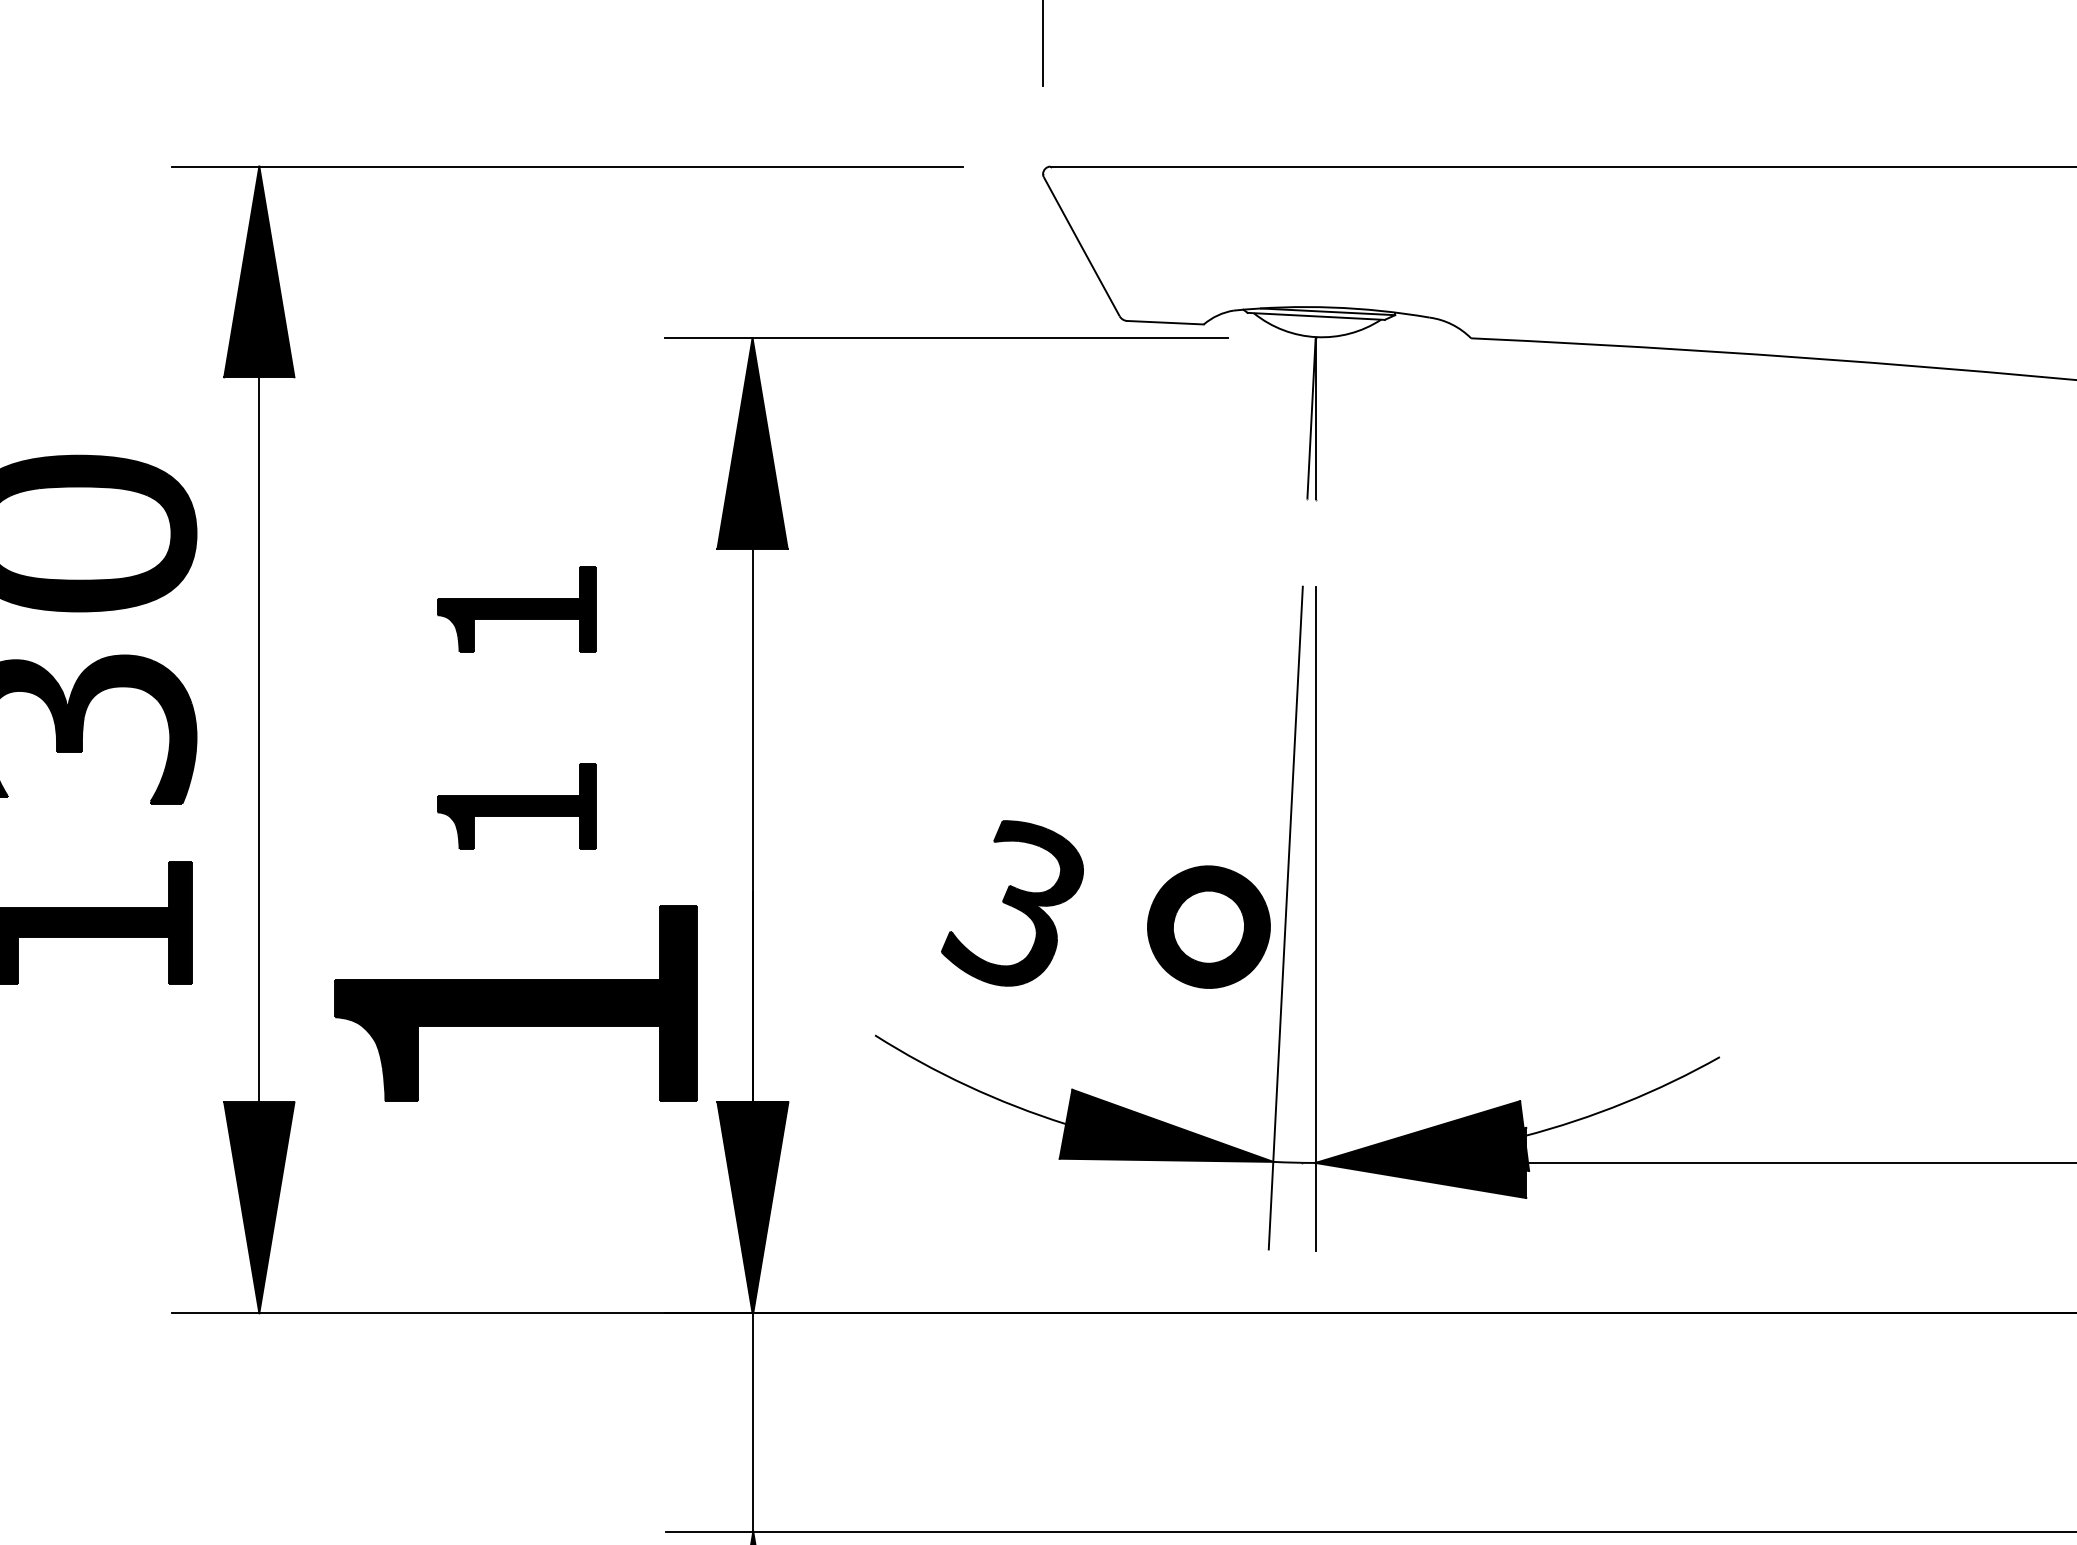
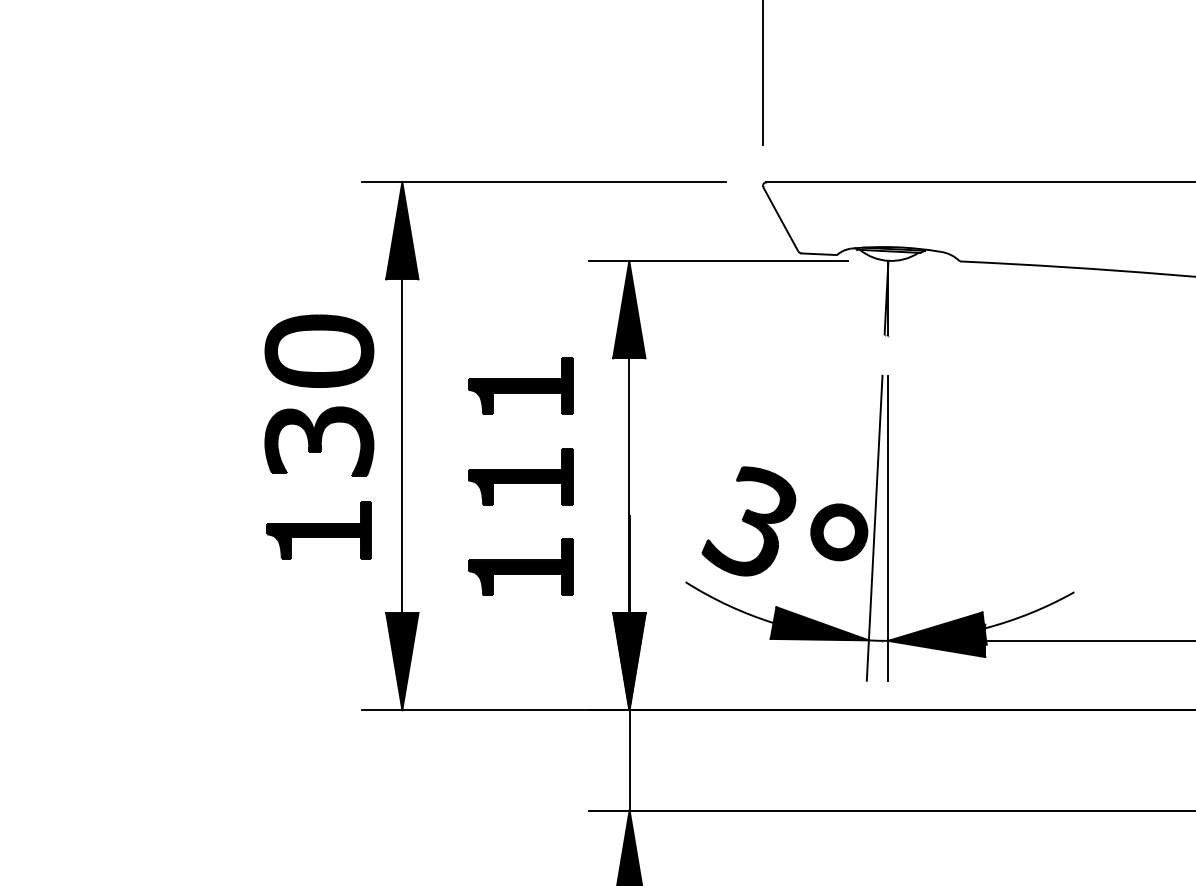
part: (516, 607) -> (520, 385), size x1.43
part: (516, 805) -> (520, 476), size x1.43
part: (1011, 903) -> (748, 521), size x1.43
part: (516, 1001) -> (520, 566), size x0.62

